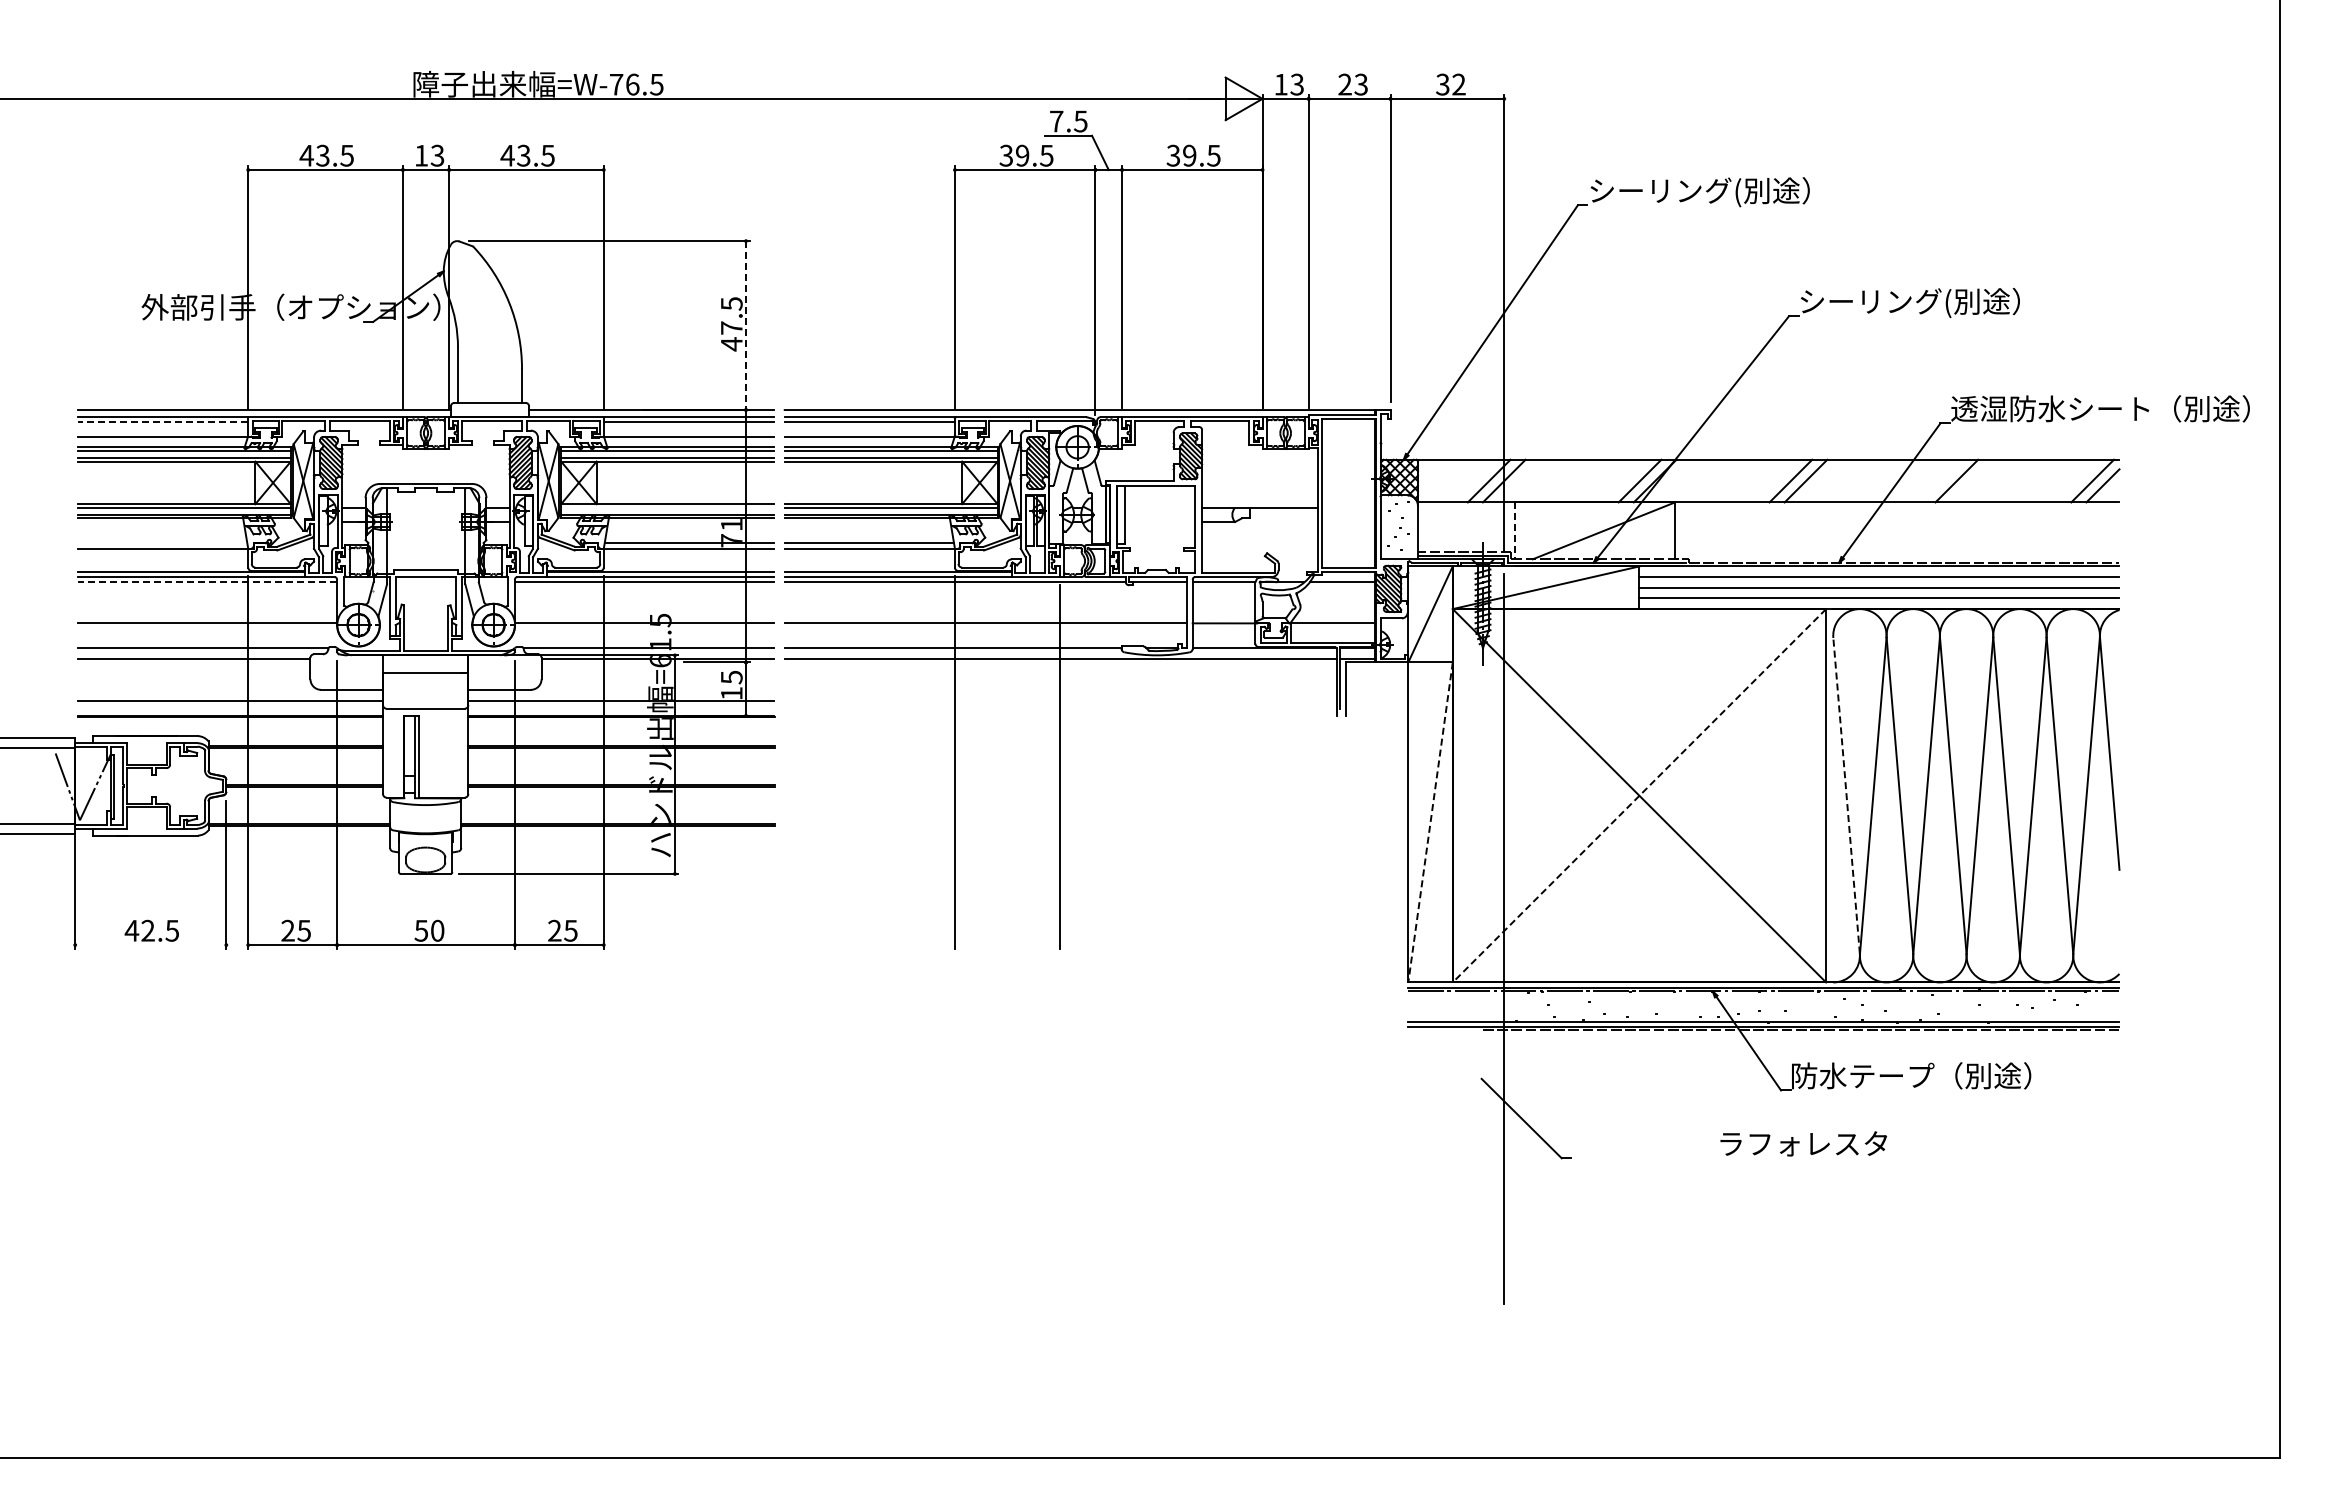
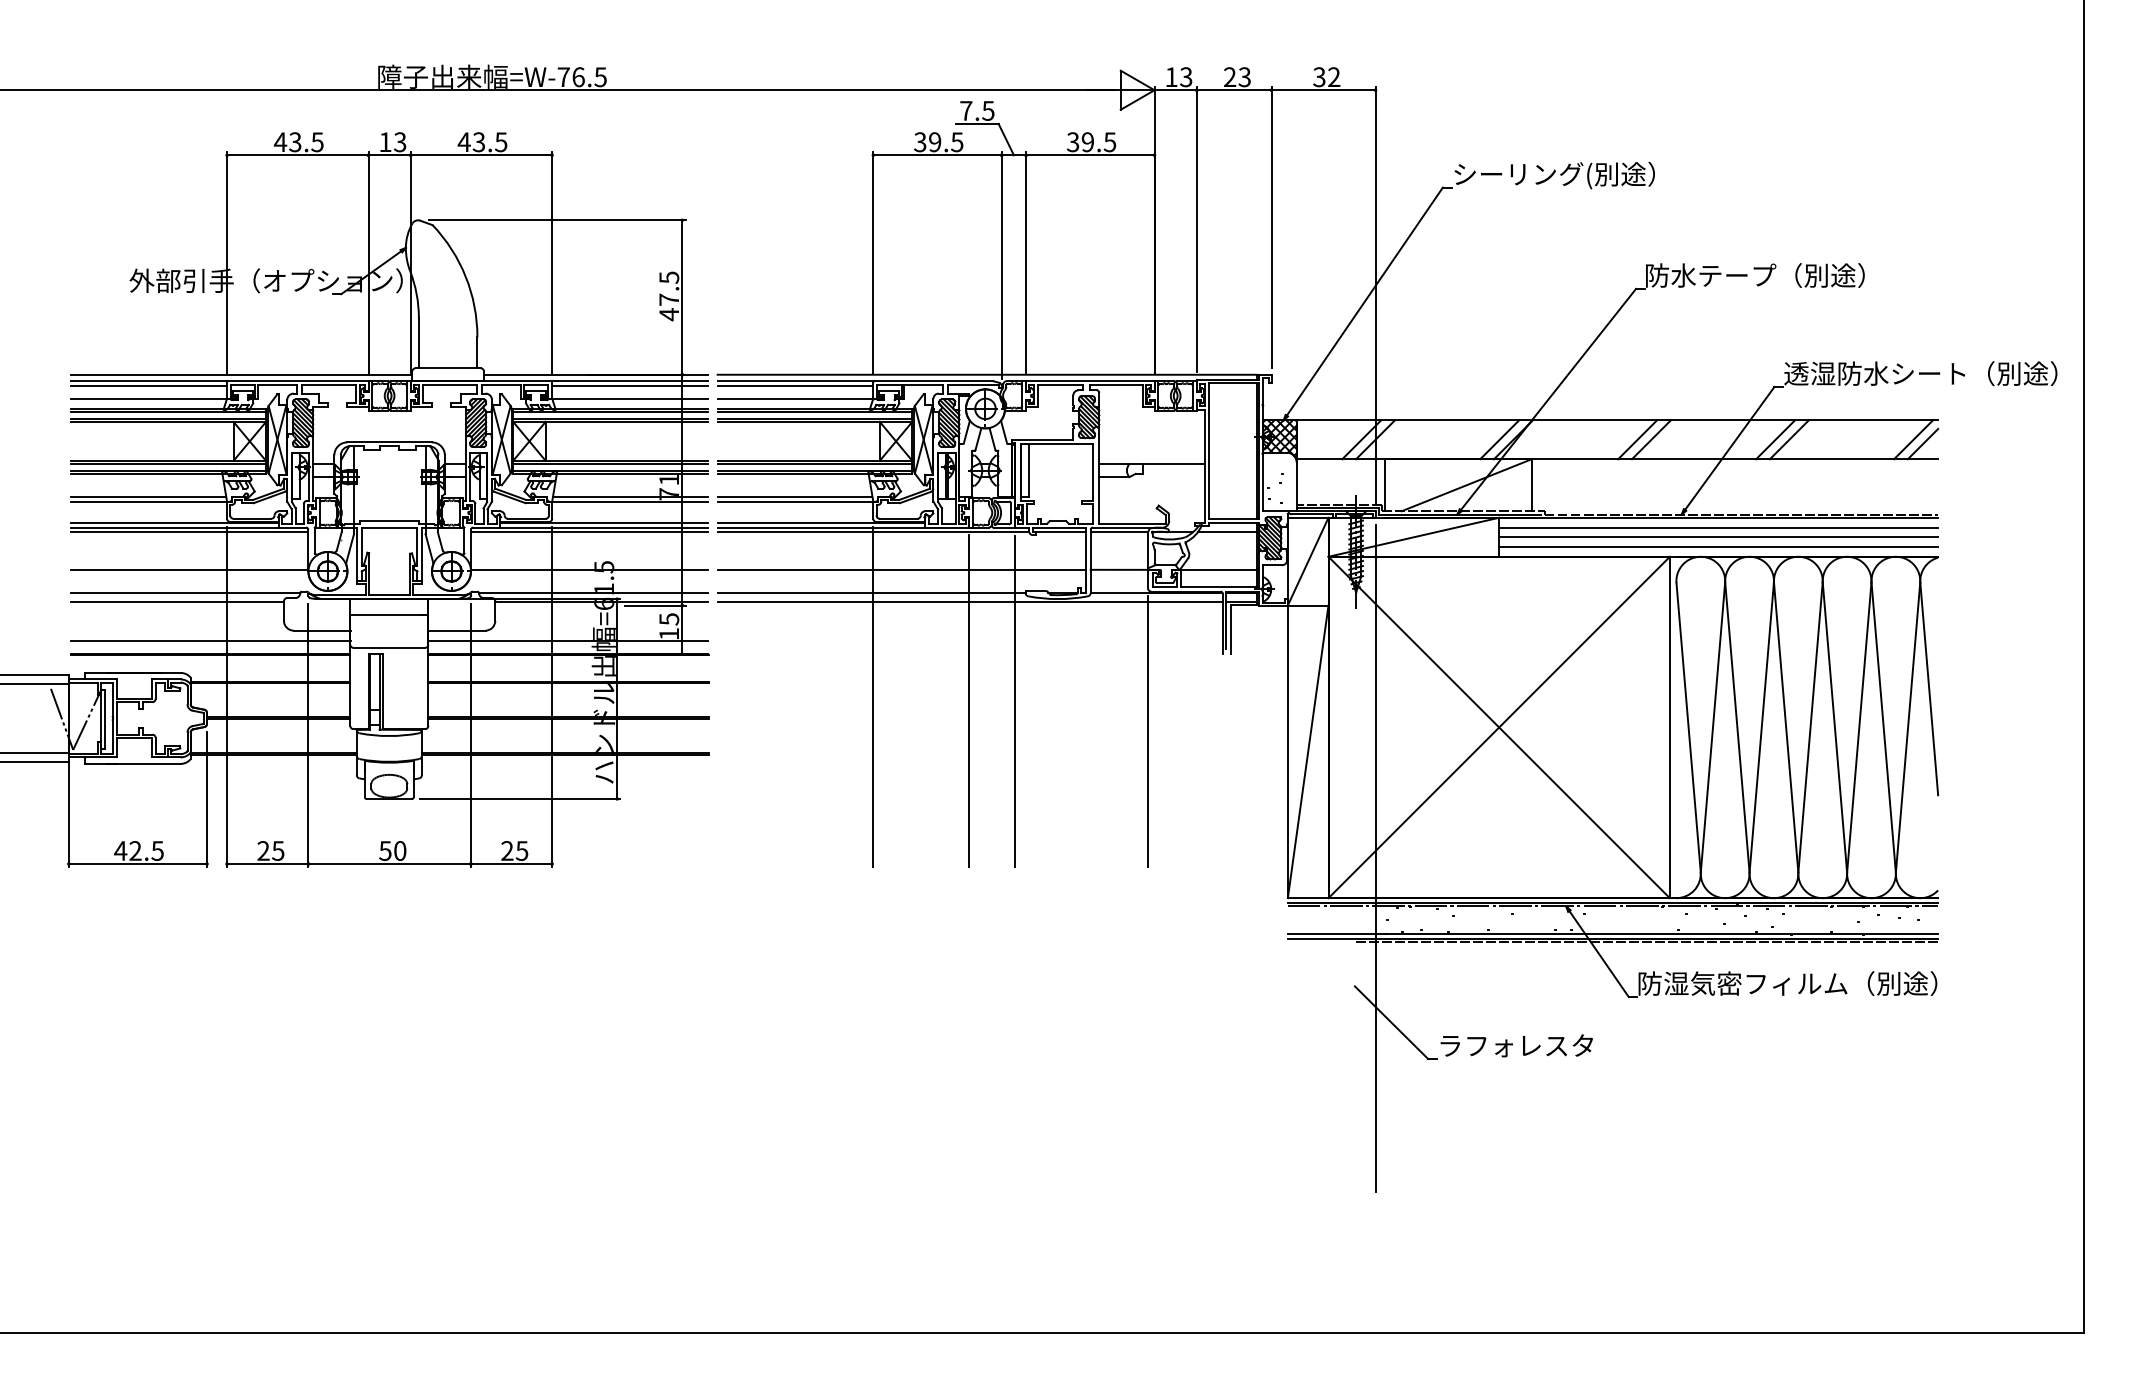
text: (1919, 302) -> (1755, 276), シーリング(別途） -> 防水テープ（別途）
line: (746, 326) -> (682, 298), dashed -> solid
line: (162, 422) -> (148, 386), dashed -> solid
line: (1941, 480) -> (1775, 439), added
line: (667, 507) -> (610, 463), added
line: (1515, 531) -> (1385, 485), dashed -> solid
line: (162, 543) -> (148, 496), added
line: (207, 582) -> (189, 532), dashed -> solid
line: (1109, 767) -> (1014, 701), added
line: (1846, 795) -> (1688, 727), dashed -> solid
line: (1639, 796) -> (1499, 728), dashed -> solid
line: (1255, 800) -> (1148, 731), added
line: (1430, 822) -> (1308, 751), dashed -> solid
line: (150, 945) -> (137, 864), added
text: (1968, 1075) -> (1800, 983), 防水テープ（別途） -> 防湿気密フィルム（別途）
text: (1803, 1143) -> (1516, 1045), moved

